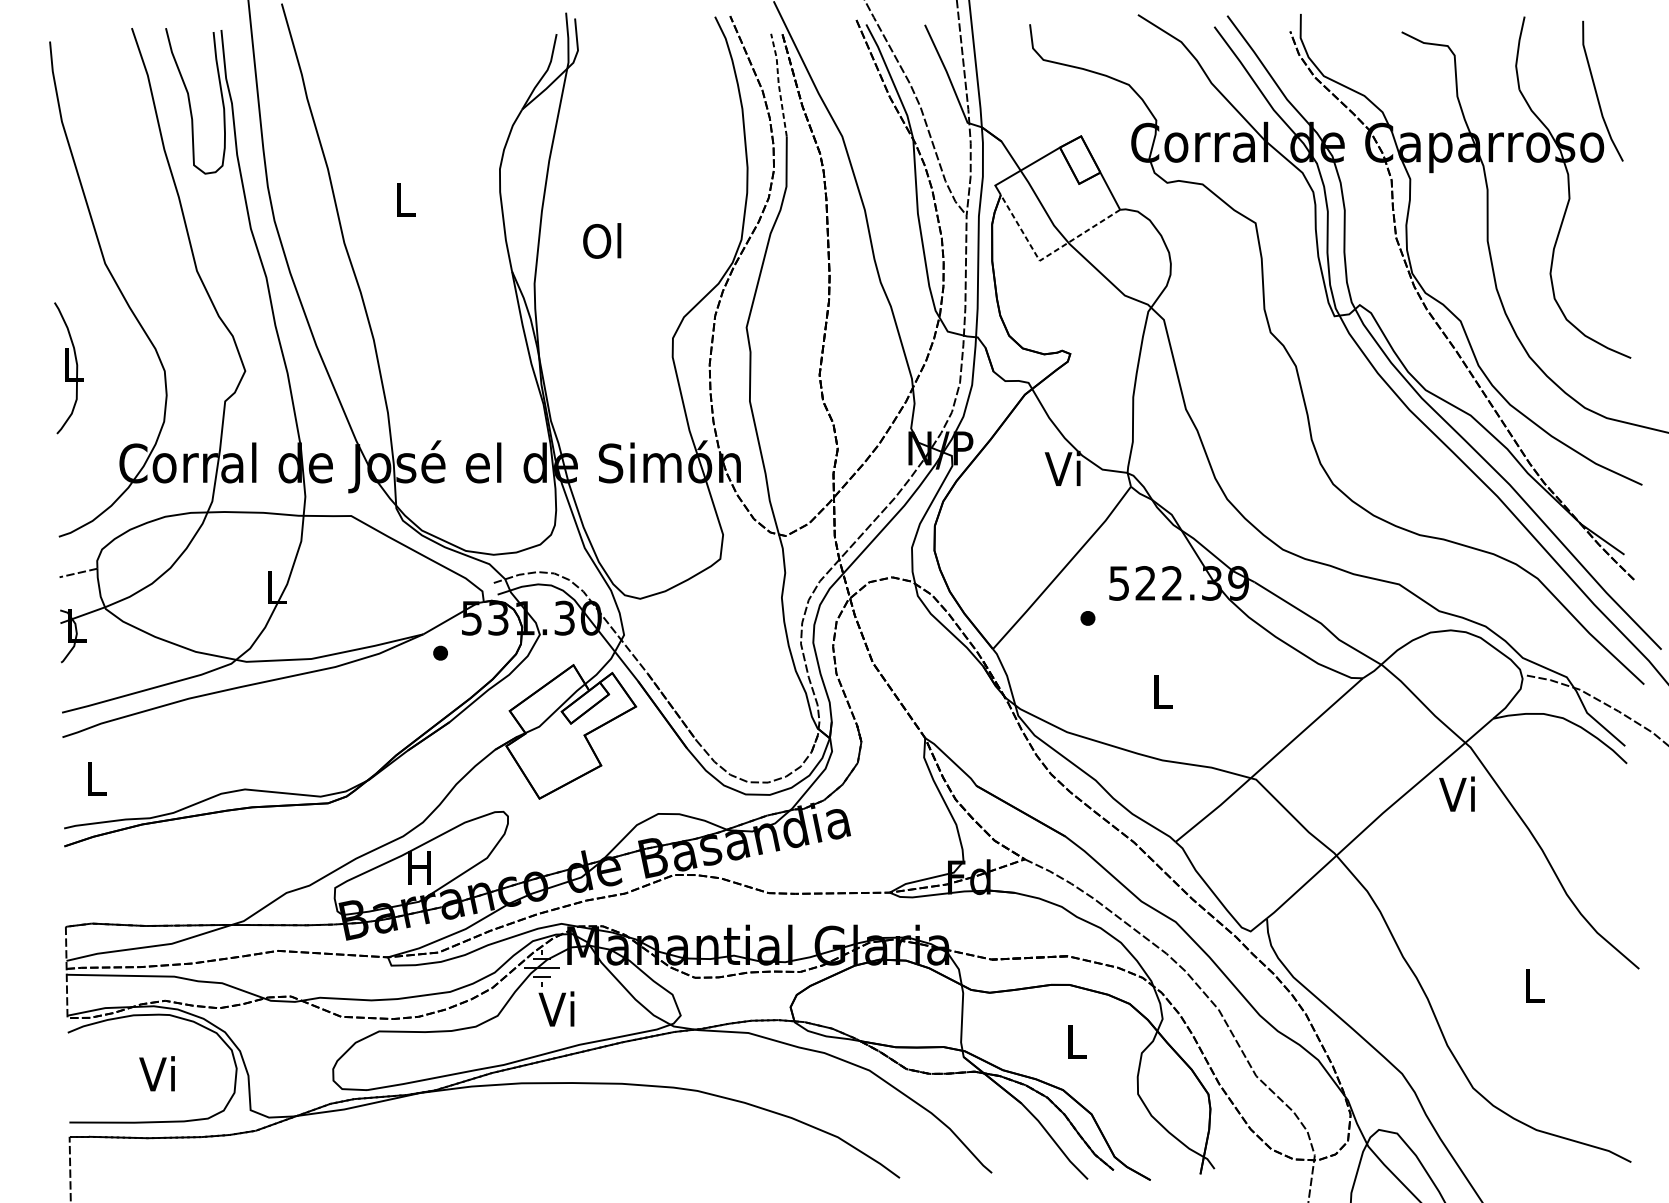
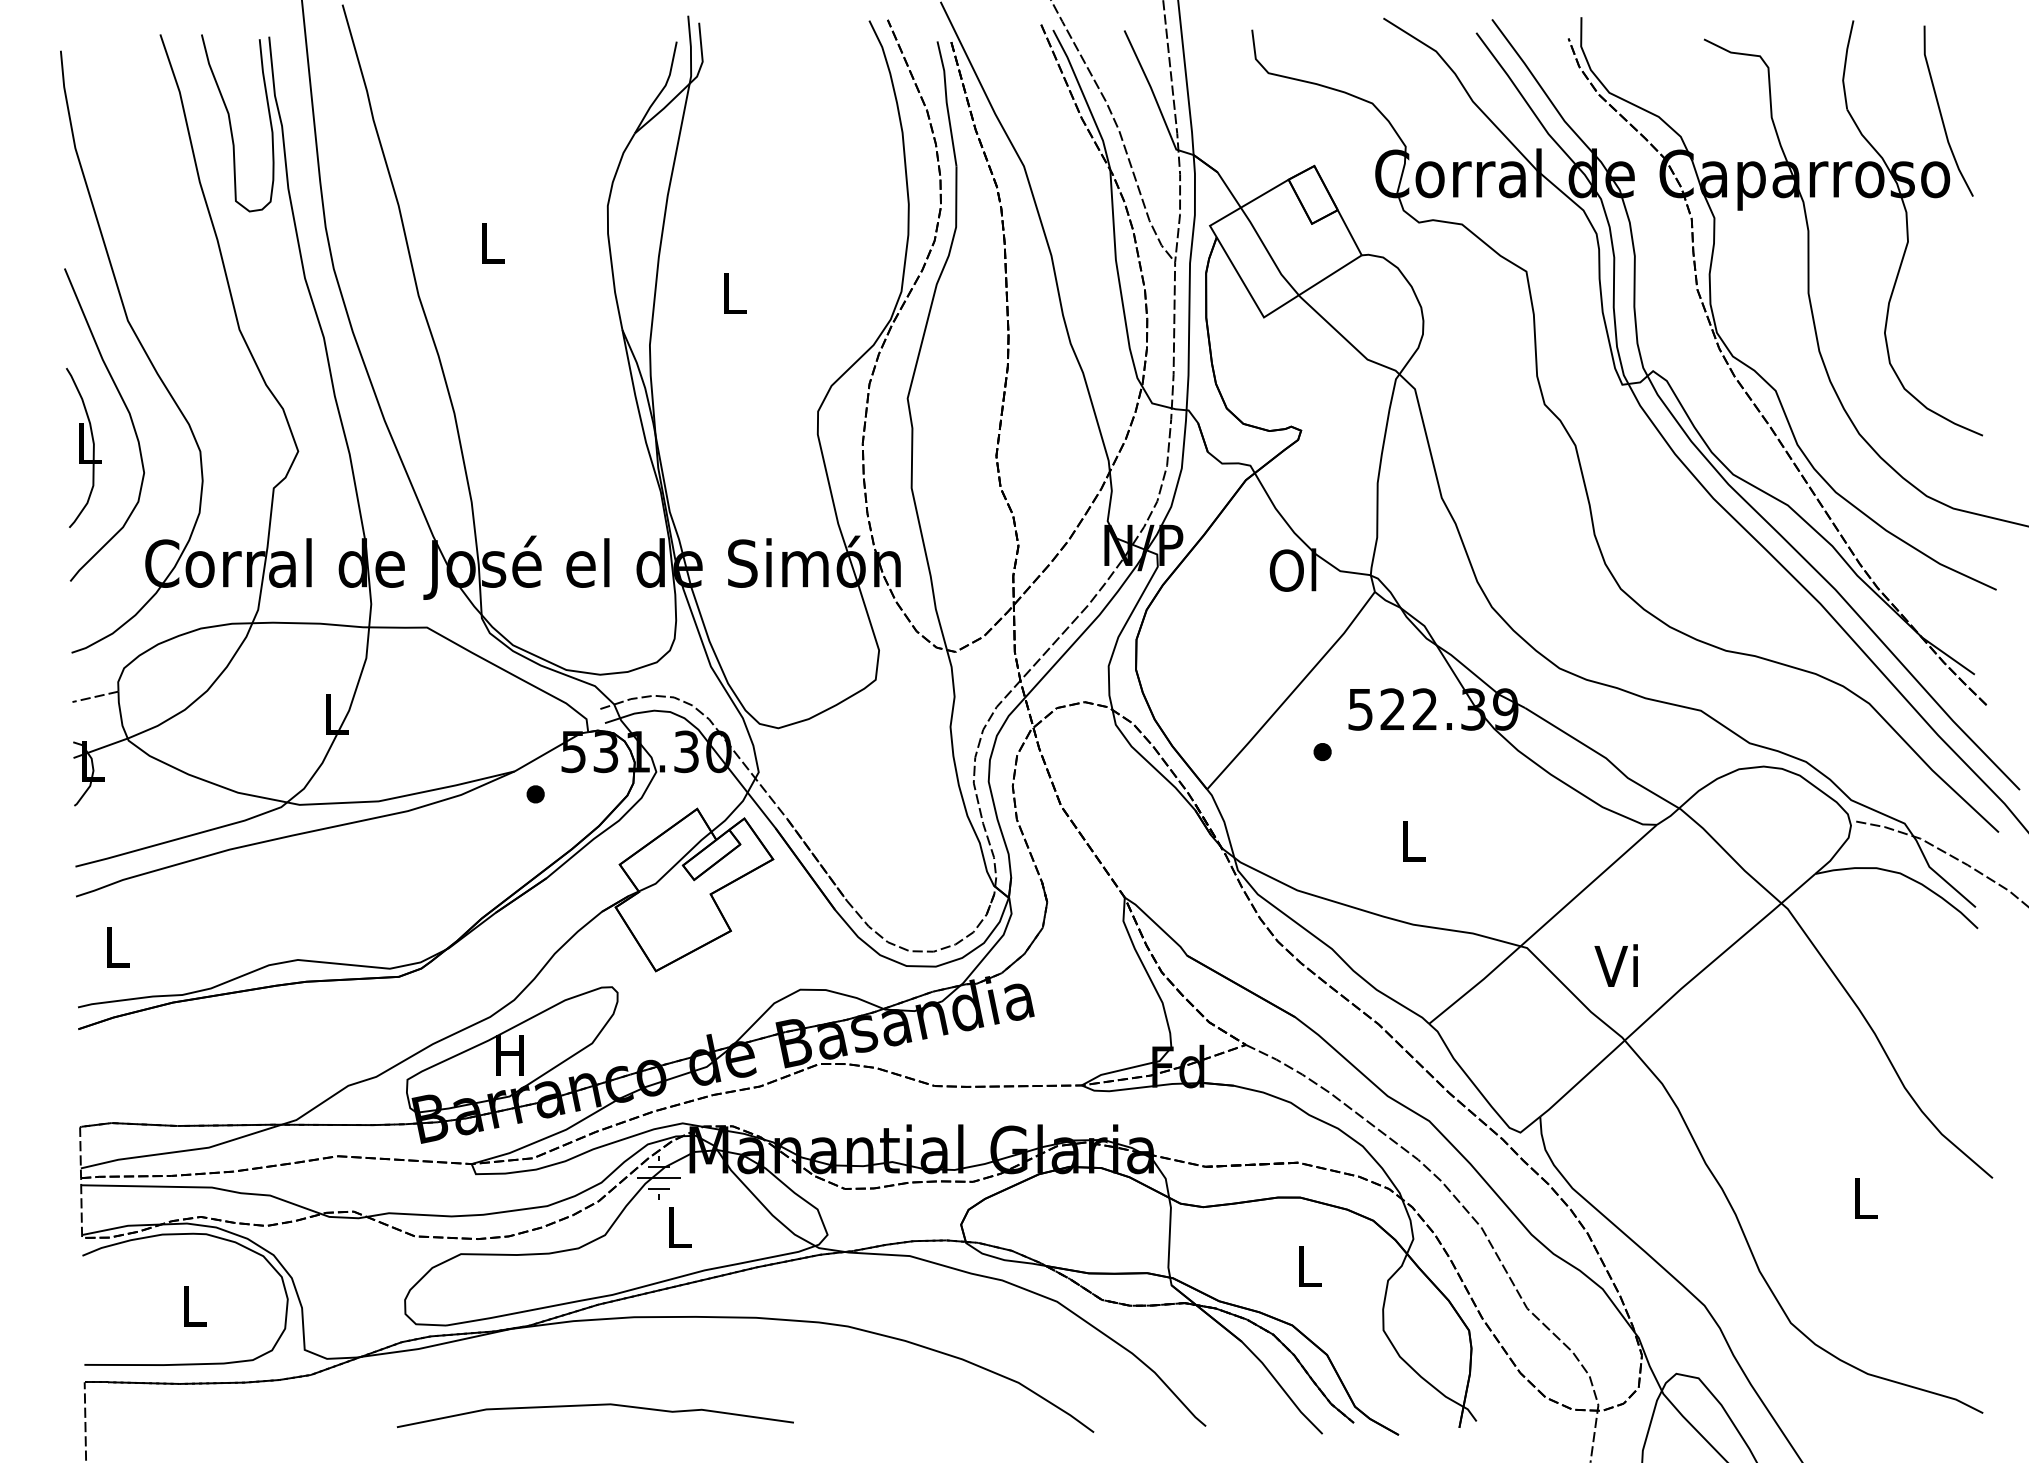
line: (778, 84) -> (946, 102), dashed -> solid
text: (601, 240) -> (731, 292), Ol -> L
line: (1046, 256) -> (1272, 312), dashed -> solid
curve: (106, 342) -> (129, 416), added
text: (1063, 468) -> (1292, 569), Vi -> Ol
text: (1456, 793) -> (1615, 965), moved
text: (556, 1008) -> (676, 1226), Vi -> L
text: (156, 1073) -> (190, 1305), Vi -> L
curve: (489, 1155) -> (594, 1405), added

